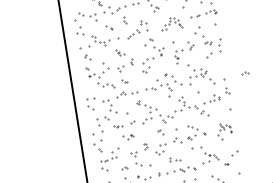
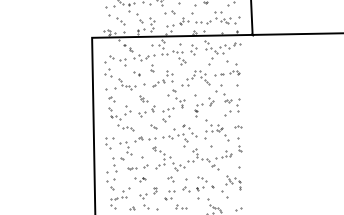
part: (171, 23) -> (195, 78), size x1.43
part: (245, 72) -> (238, 126), moved
part: (124, 81) -> (153, 126), moved
part: (224, 130) -> (231, 186), size x1.43

